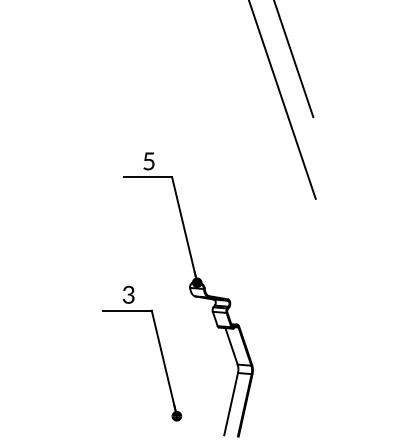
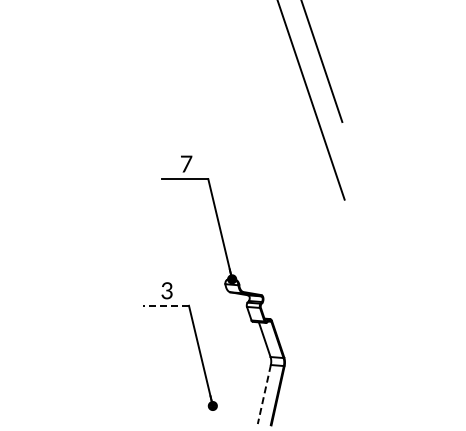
text: (149, 160) -> (186, 163), 5 -> 7
line: (128, 310) -> (166, 305), solid -> dashed
line: (231, 405) -> (264, 395), solid -> dashed

